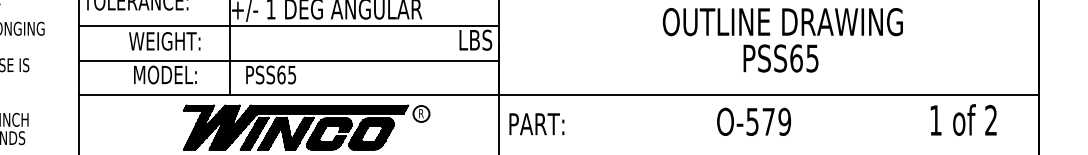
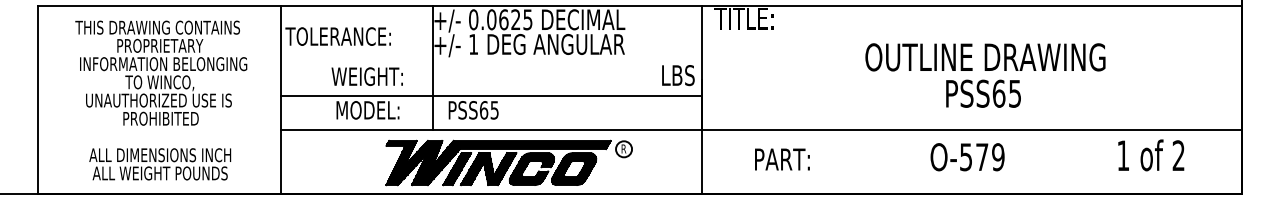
line: (288, 26) -> (491, 61), removed
text: (963, 120) -> (1151, 155), moved
text: (753, 122) -> (967, 157), moved
text: (536, 124) -> (782, 159), moved

